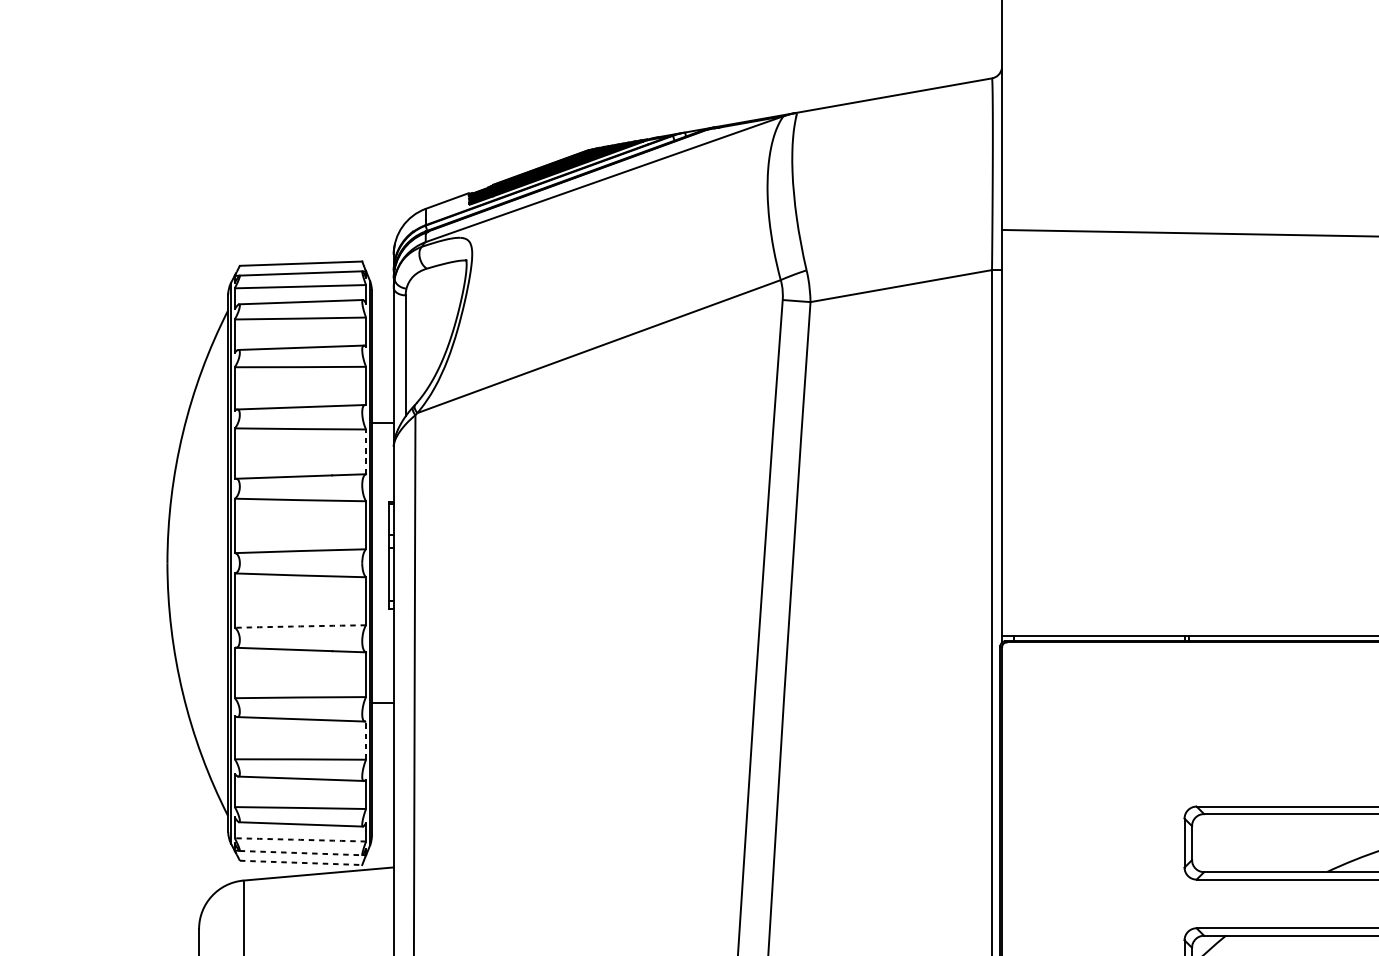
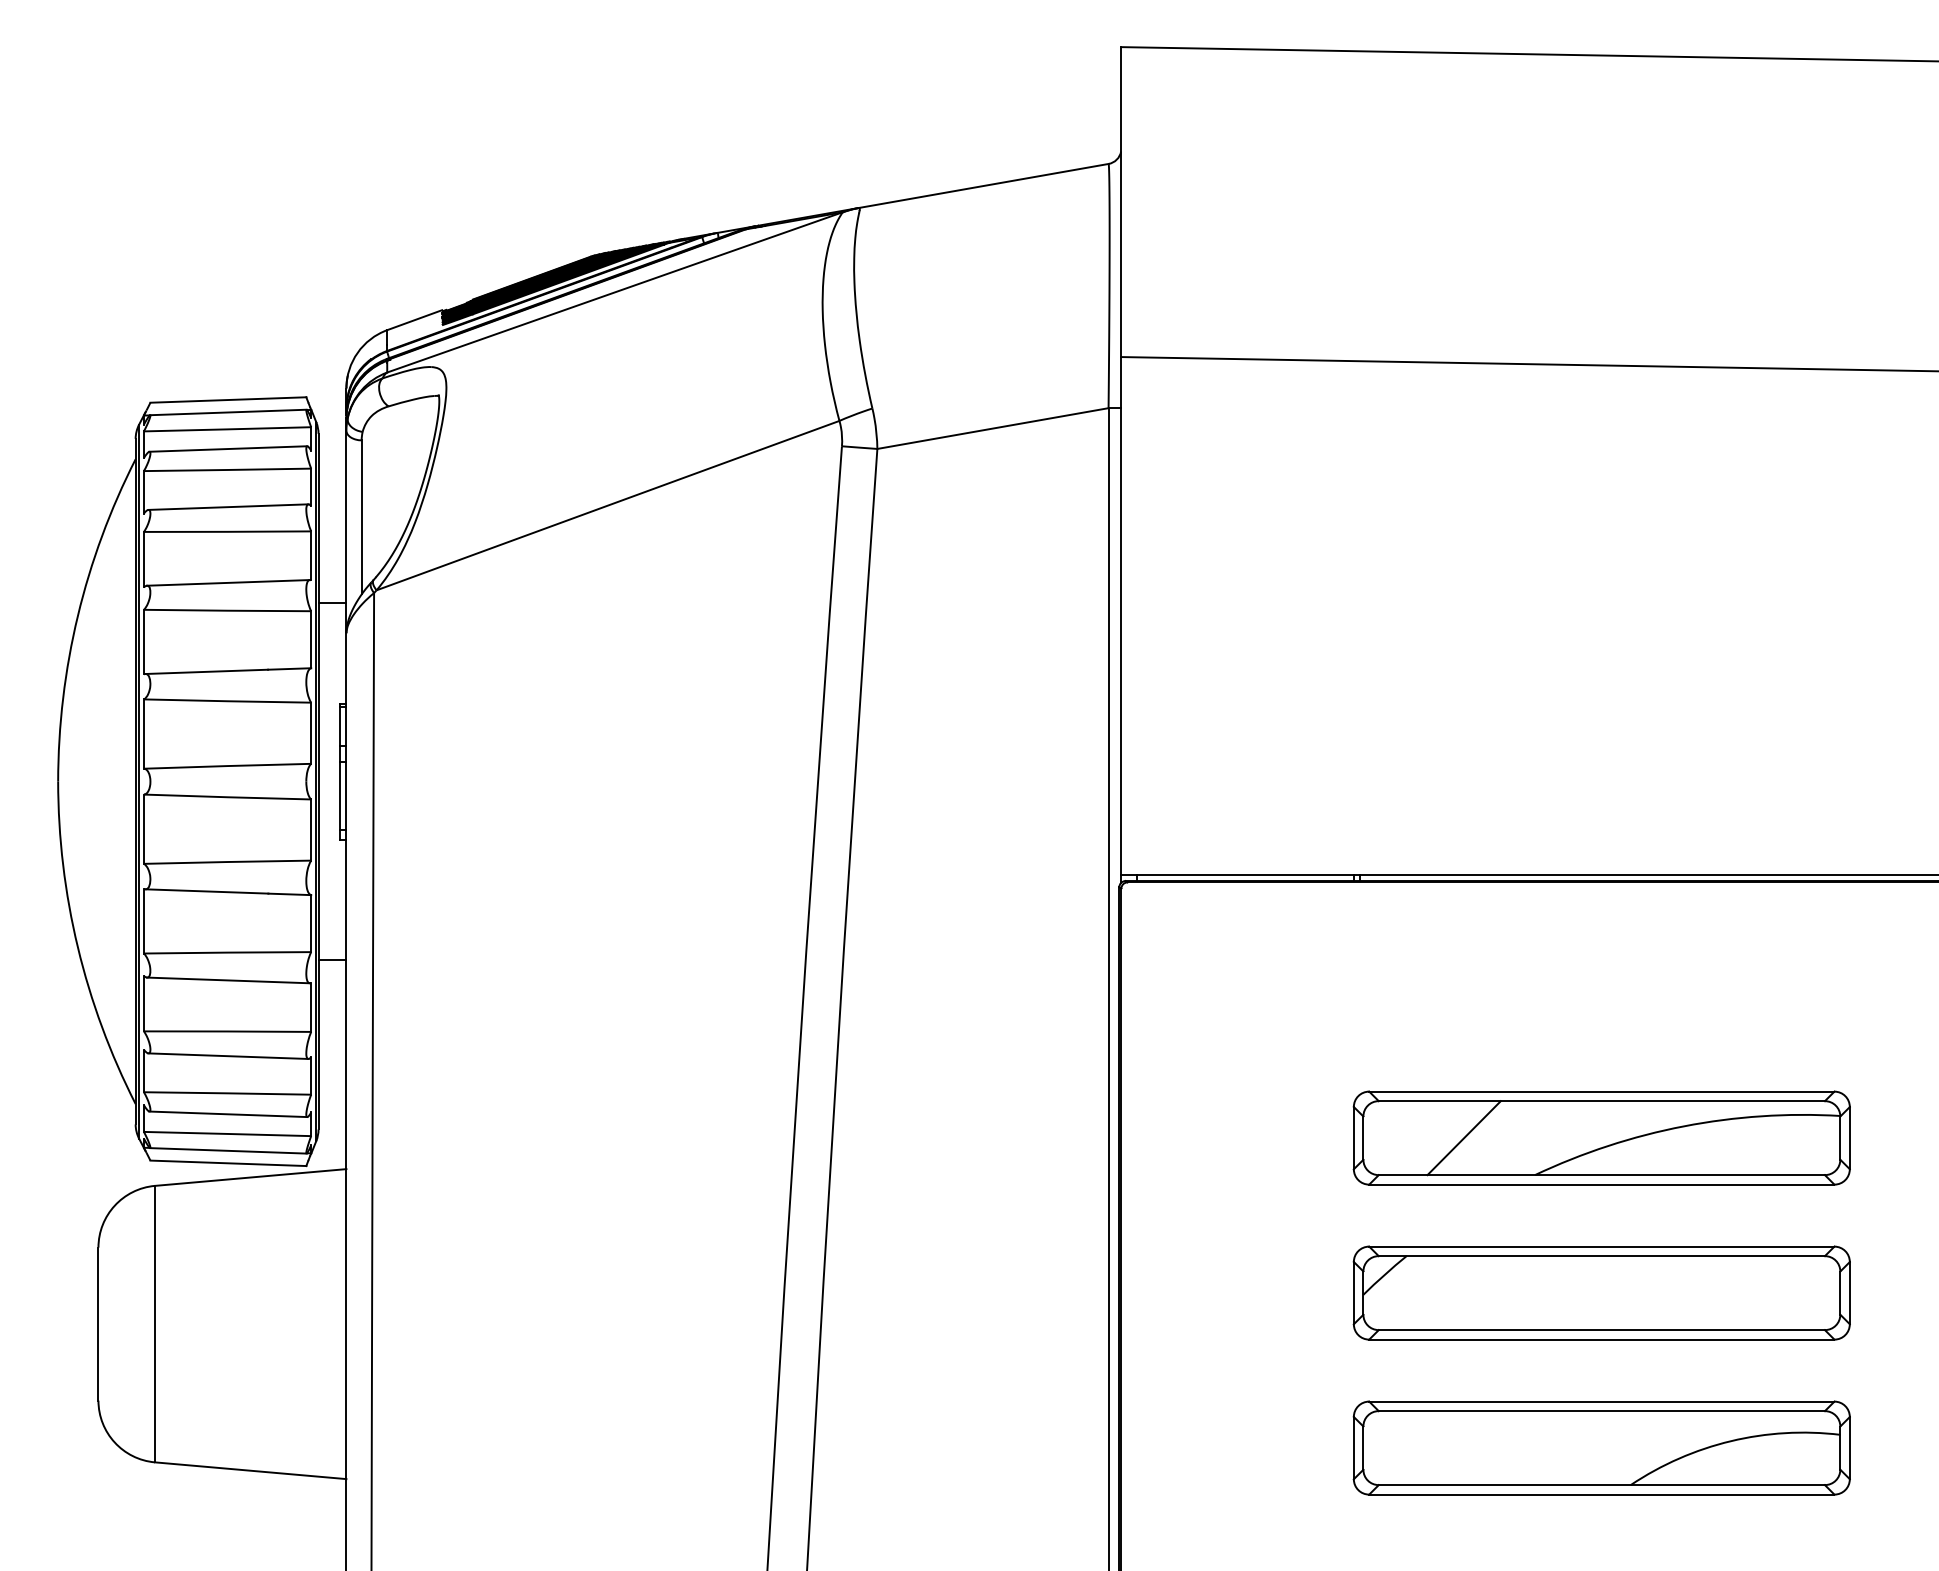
line: (366, 451) -> (311, 639), dashed -> solid
arc: (300, 626) -> (227, 862), dashed -> solid
line: (366, 739) -> (311, 1006), dashed -> solid
arc: (300, 839) -> (227, 1133), dashed -> solid
line: (1270, 843) -> (1463, 1138), added
line: (301, 852) -> (228, 1150), dashed -> solid
line: (301, 863) -> (228, 1163), dashed -> solid

